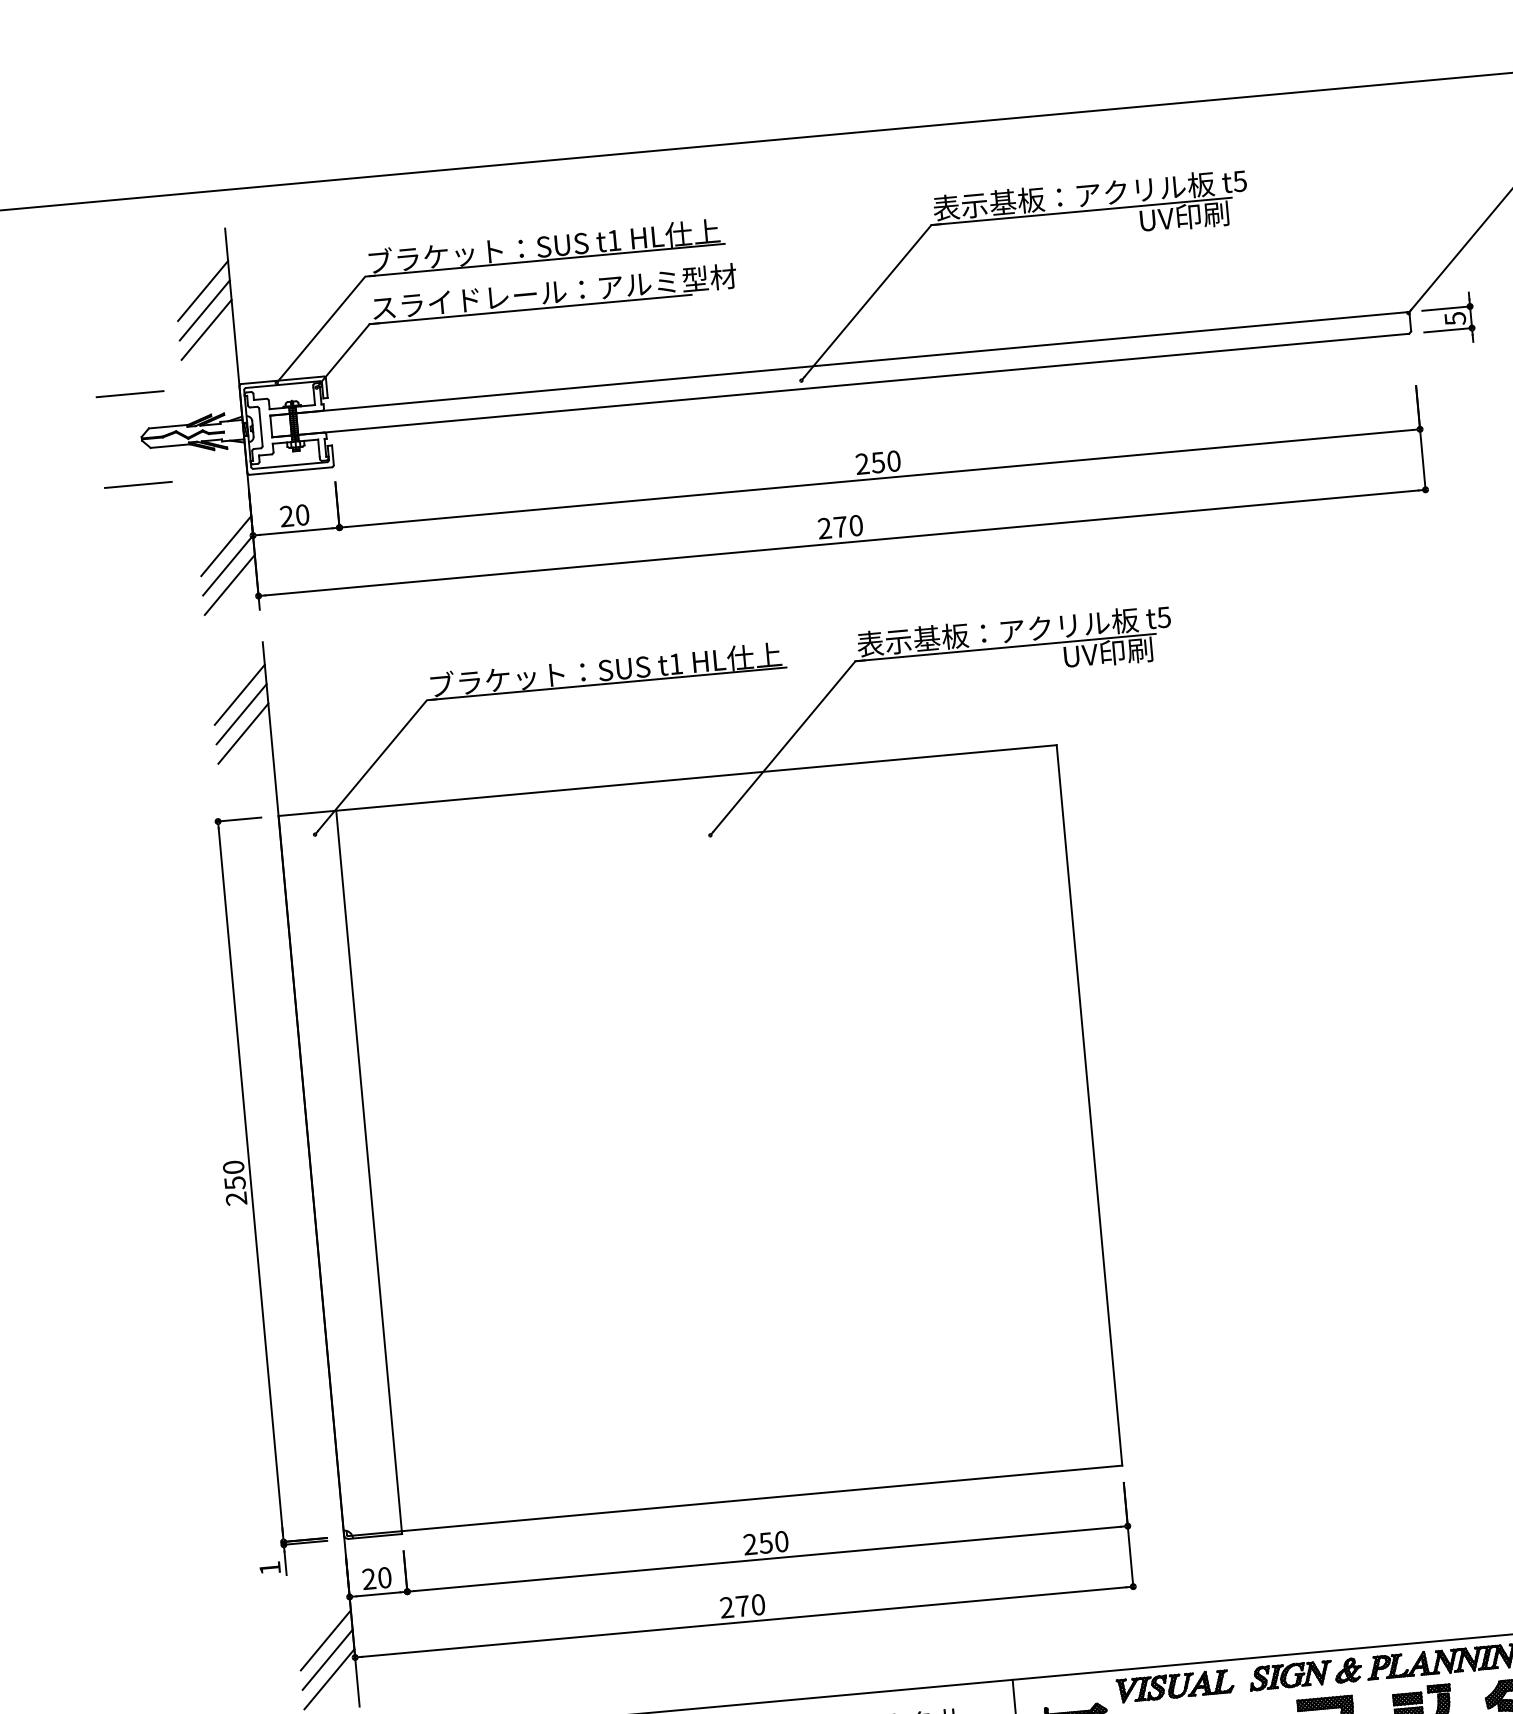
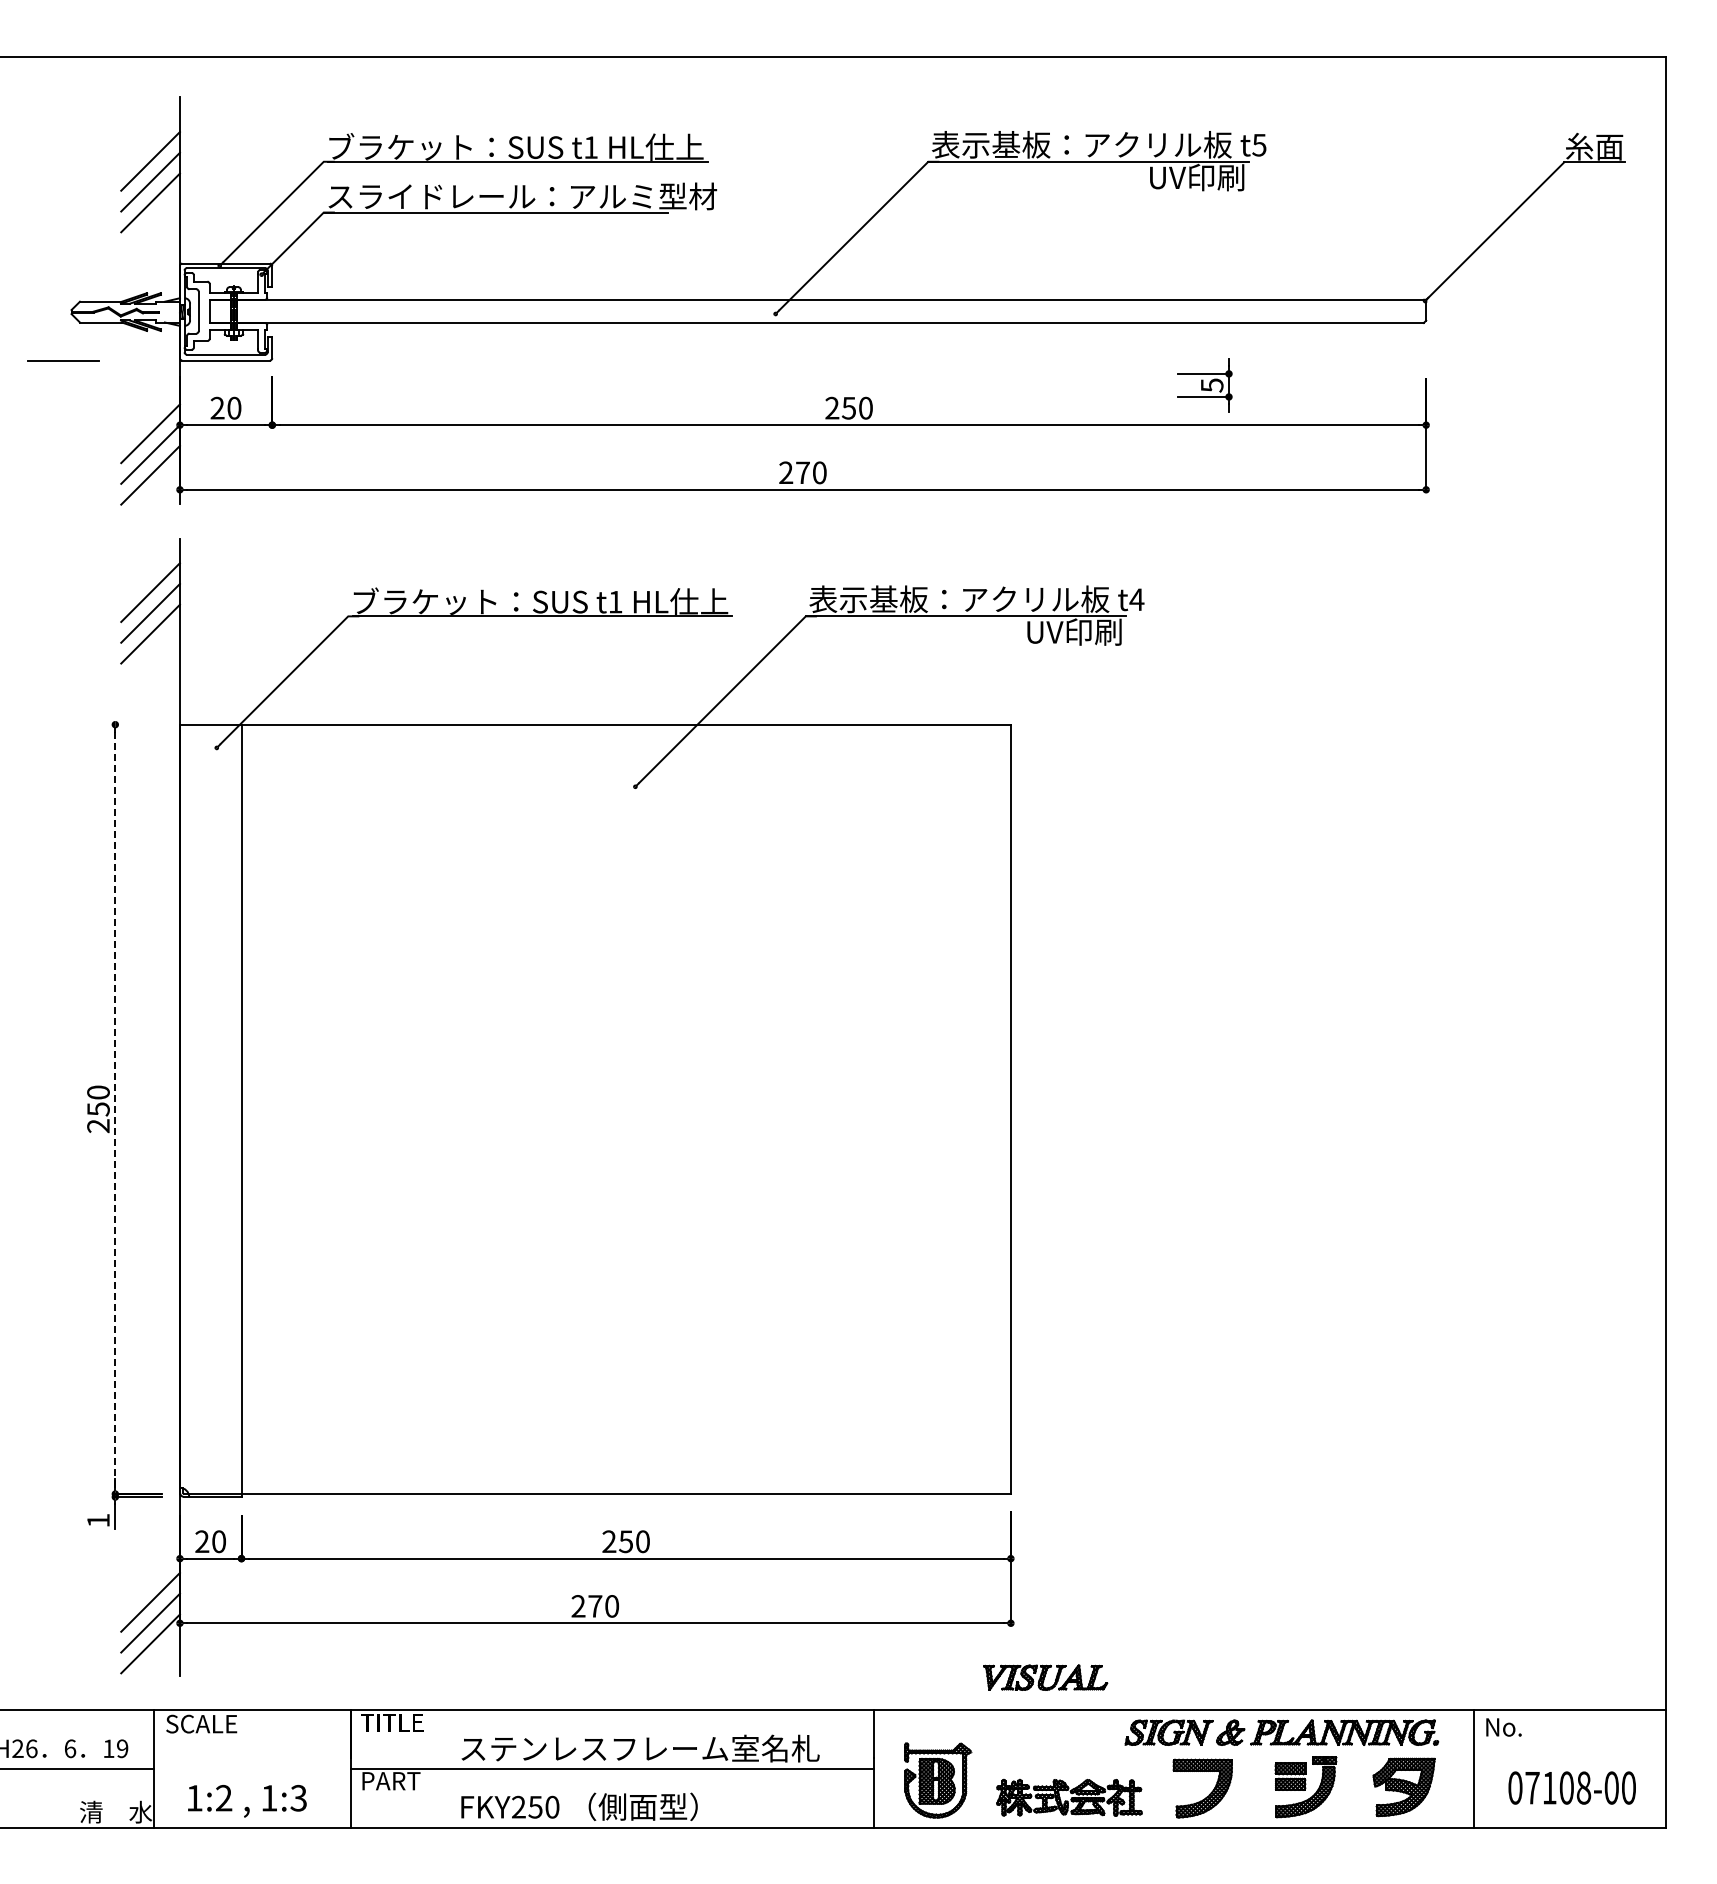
part: (1448, 319) -> (1204, 385), moved
line: (129, 394) -> (62, 263), removed
text: (1163, 617) -> (1136, 599), t5 -> t4
line: (239, 819) -> (138, 724), removed
line: (251, 1181) -> (115, 1109), solid -> dashed
part: (1175, 1685) -> (1045, 1677), moved

